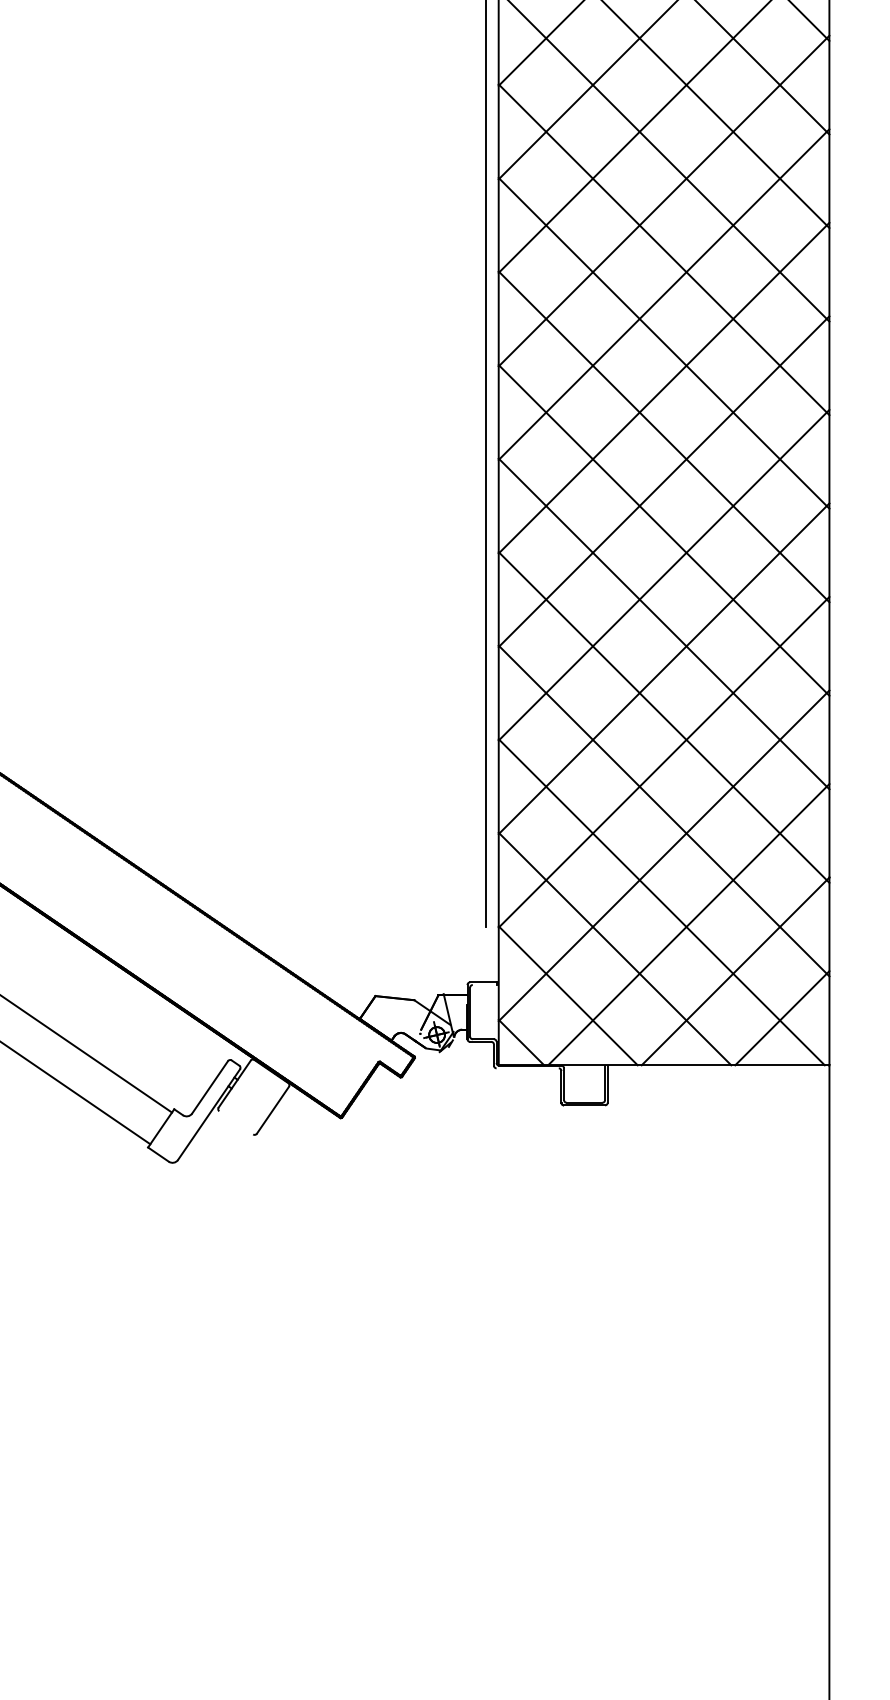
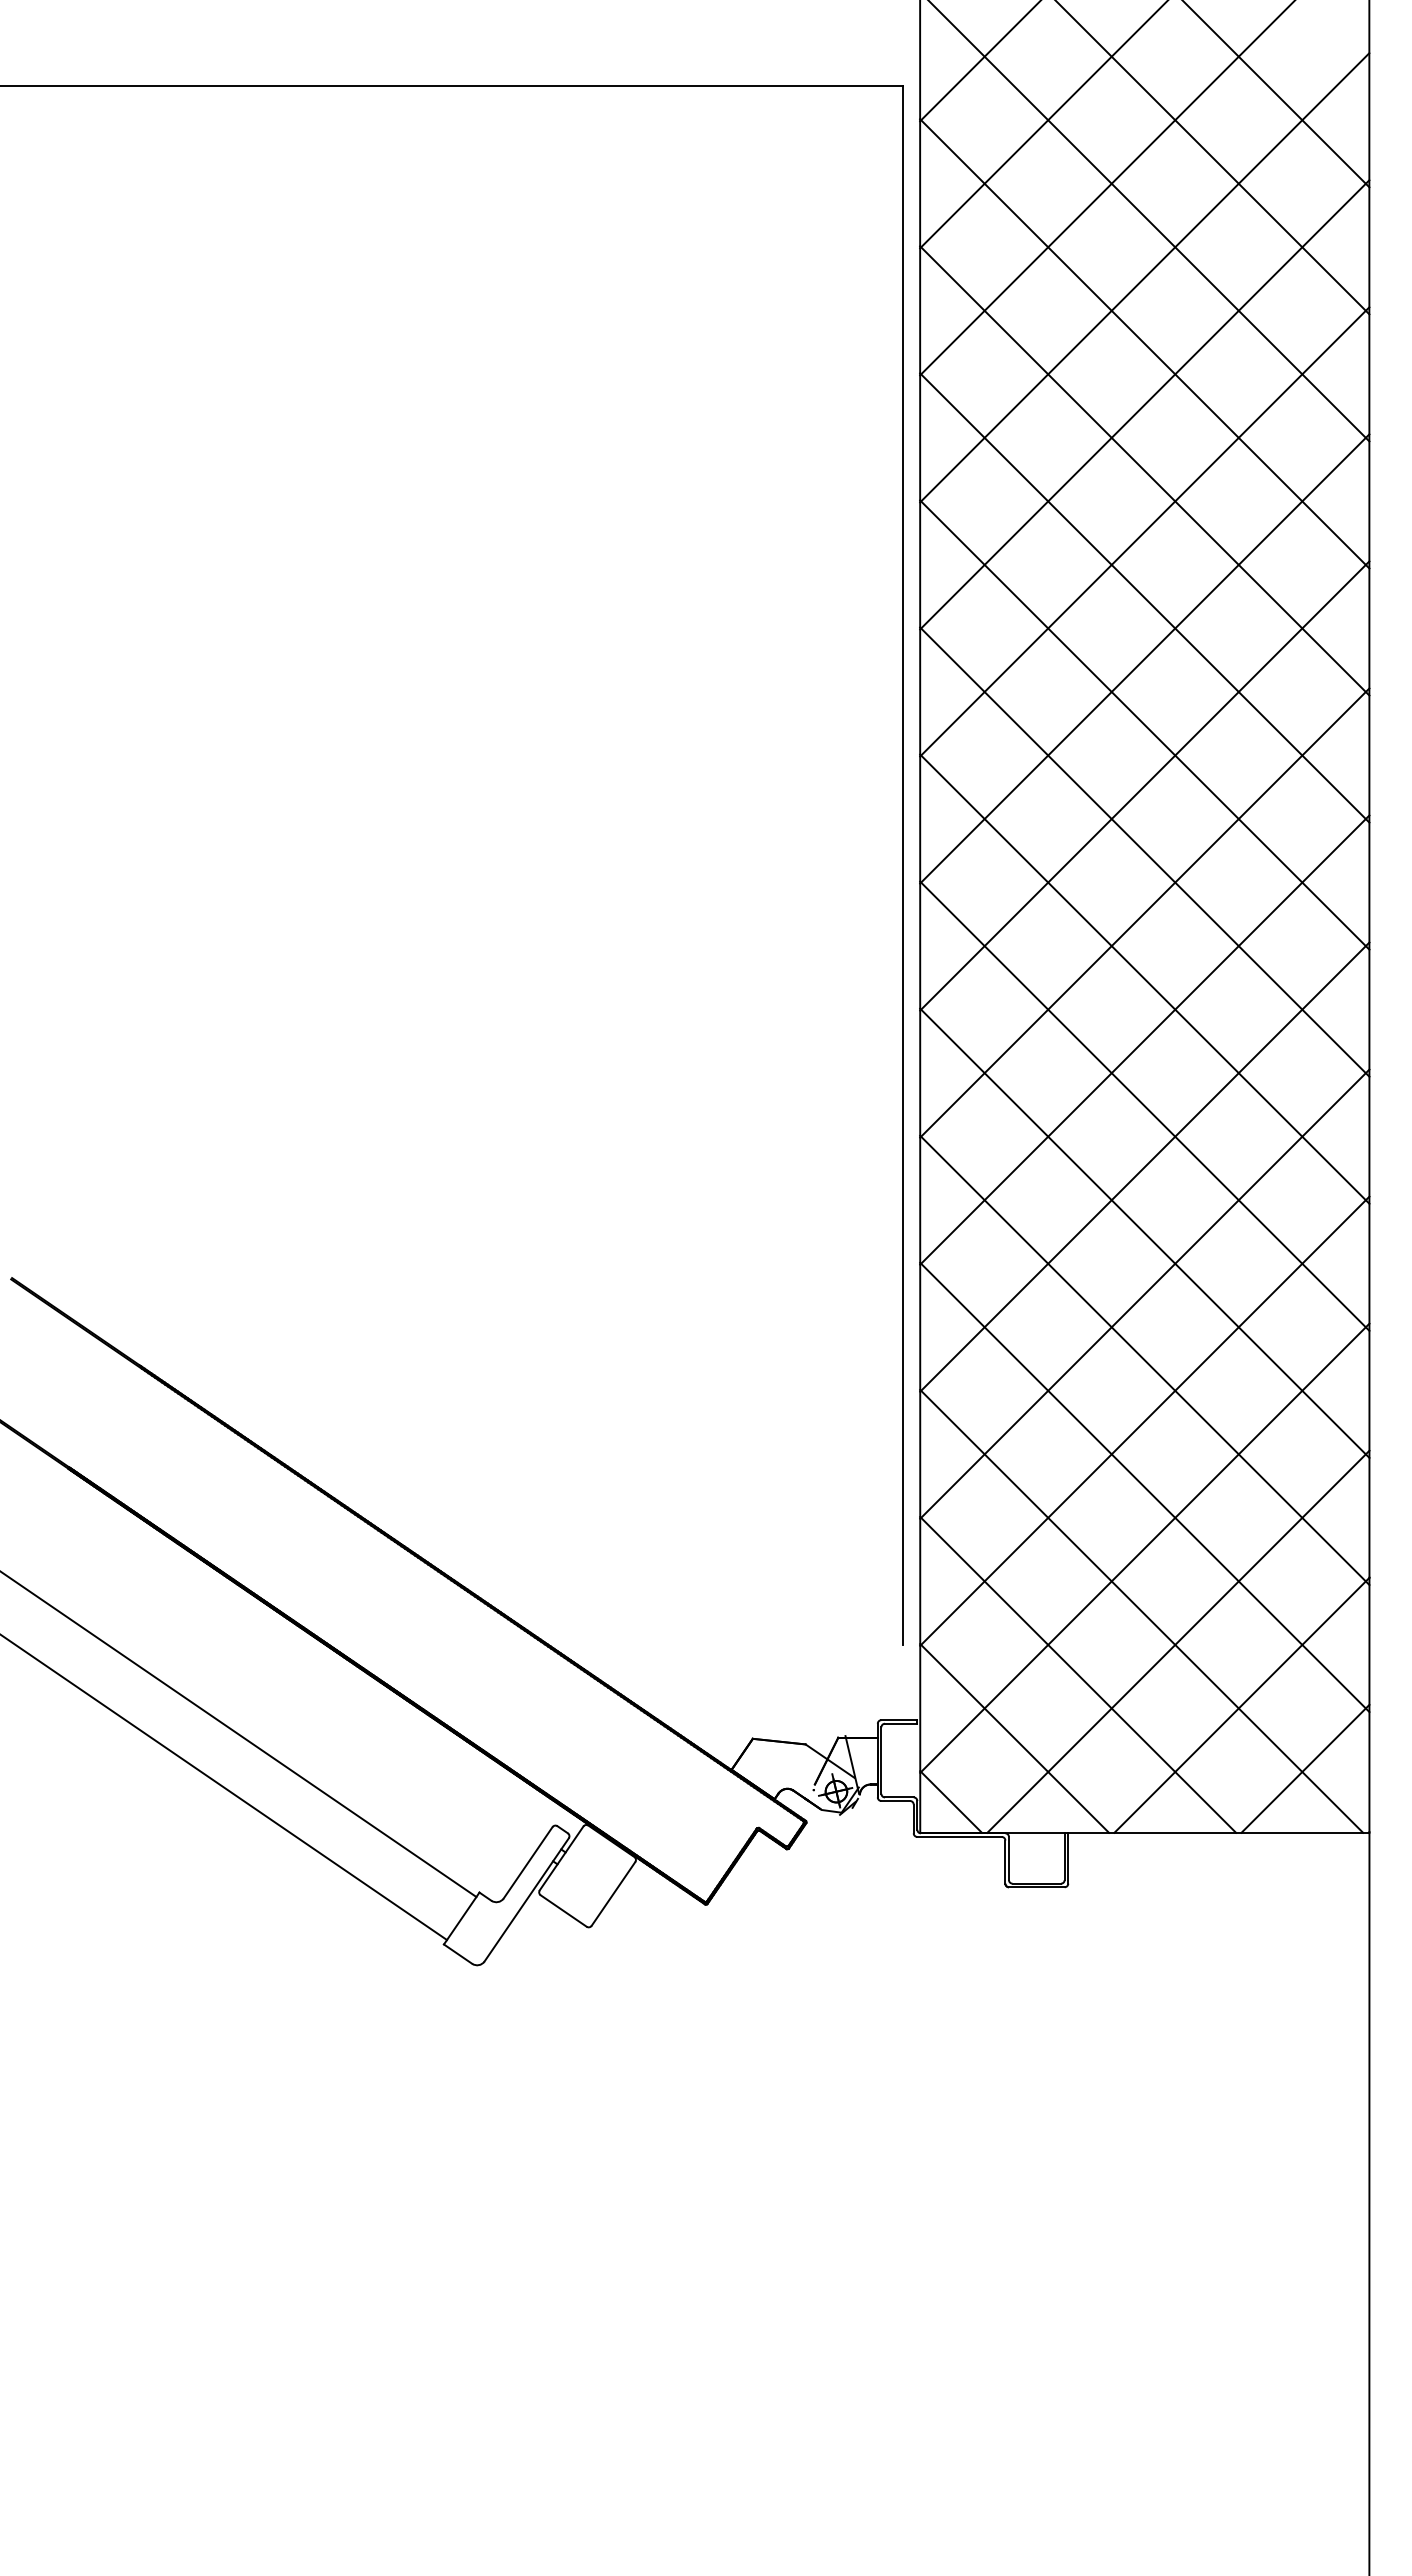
line: (484, 984) -> (900, 1723), added
line: (527, 1068) -> (959, 1836), added
line: (236, 1122) -> (563, 1910), added

